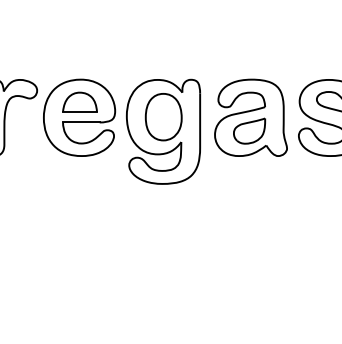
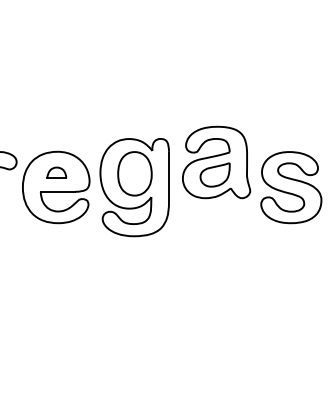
part: (79, 101) -> (56, 172), size x0.6
part: (250, 117) -> (216, 162), moved
part: (163, 131) -> (134, 187), moved

